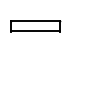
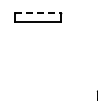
line: (35, 21) -> (37, 12), solid -> dashed

